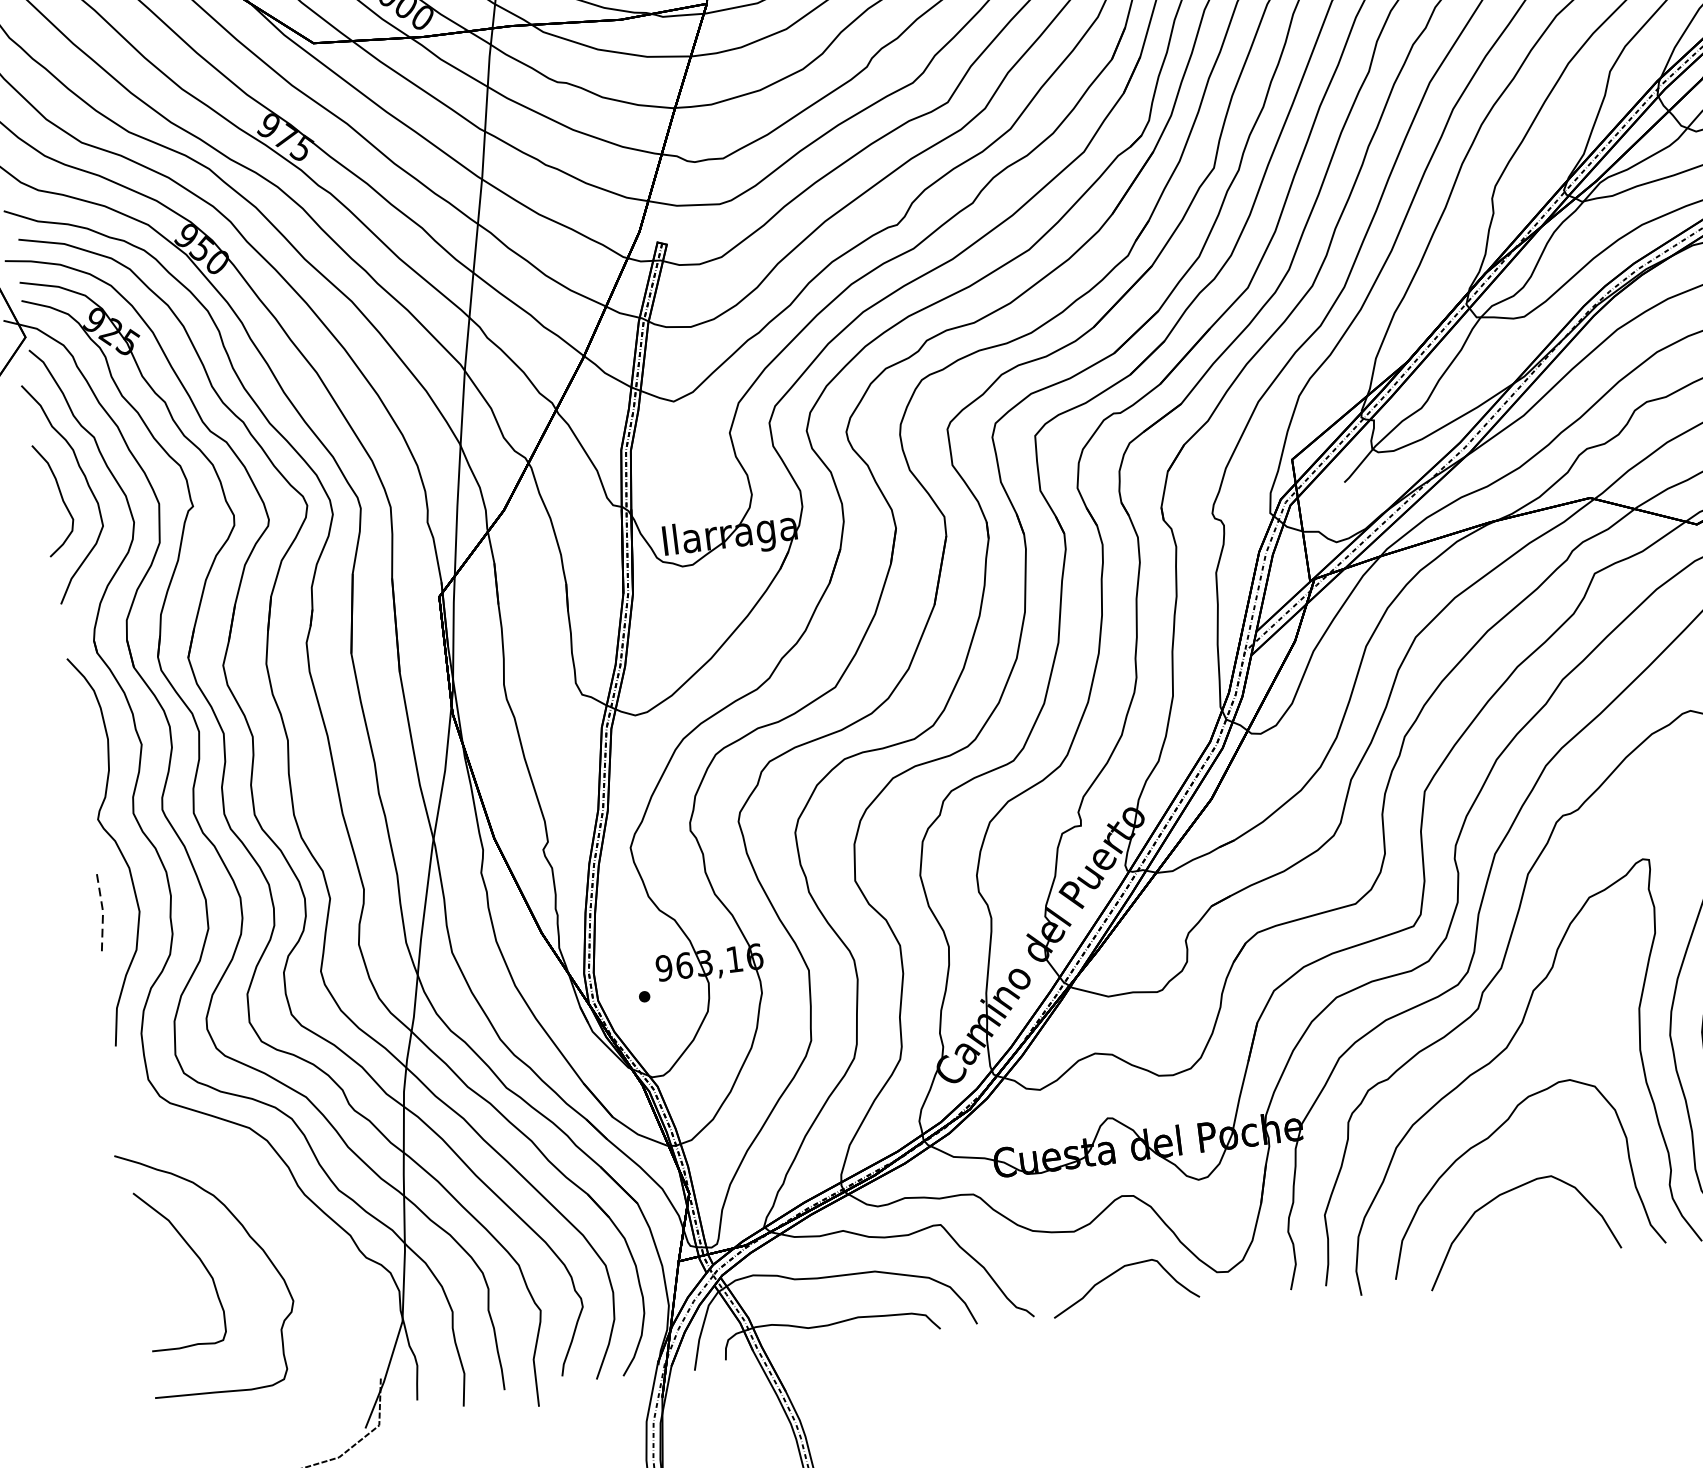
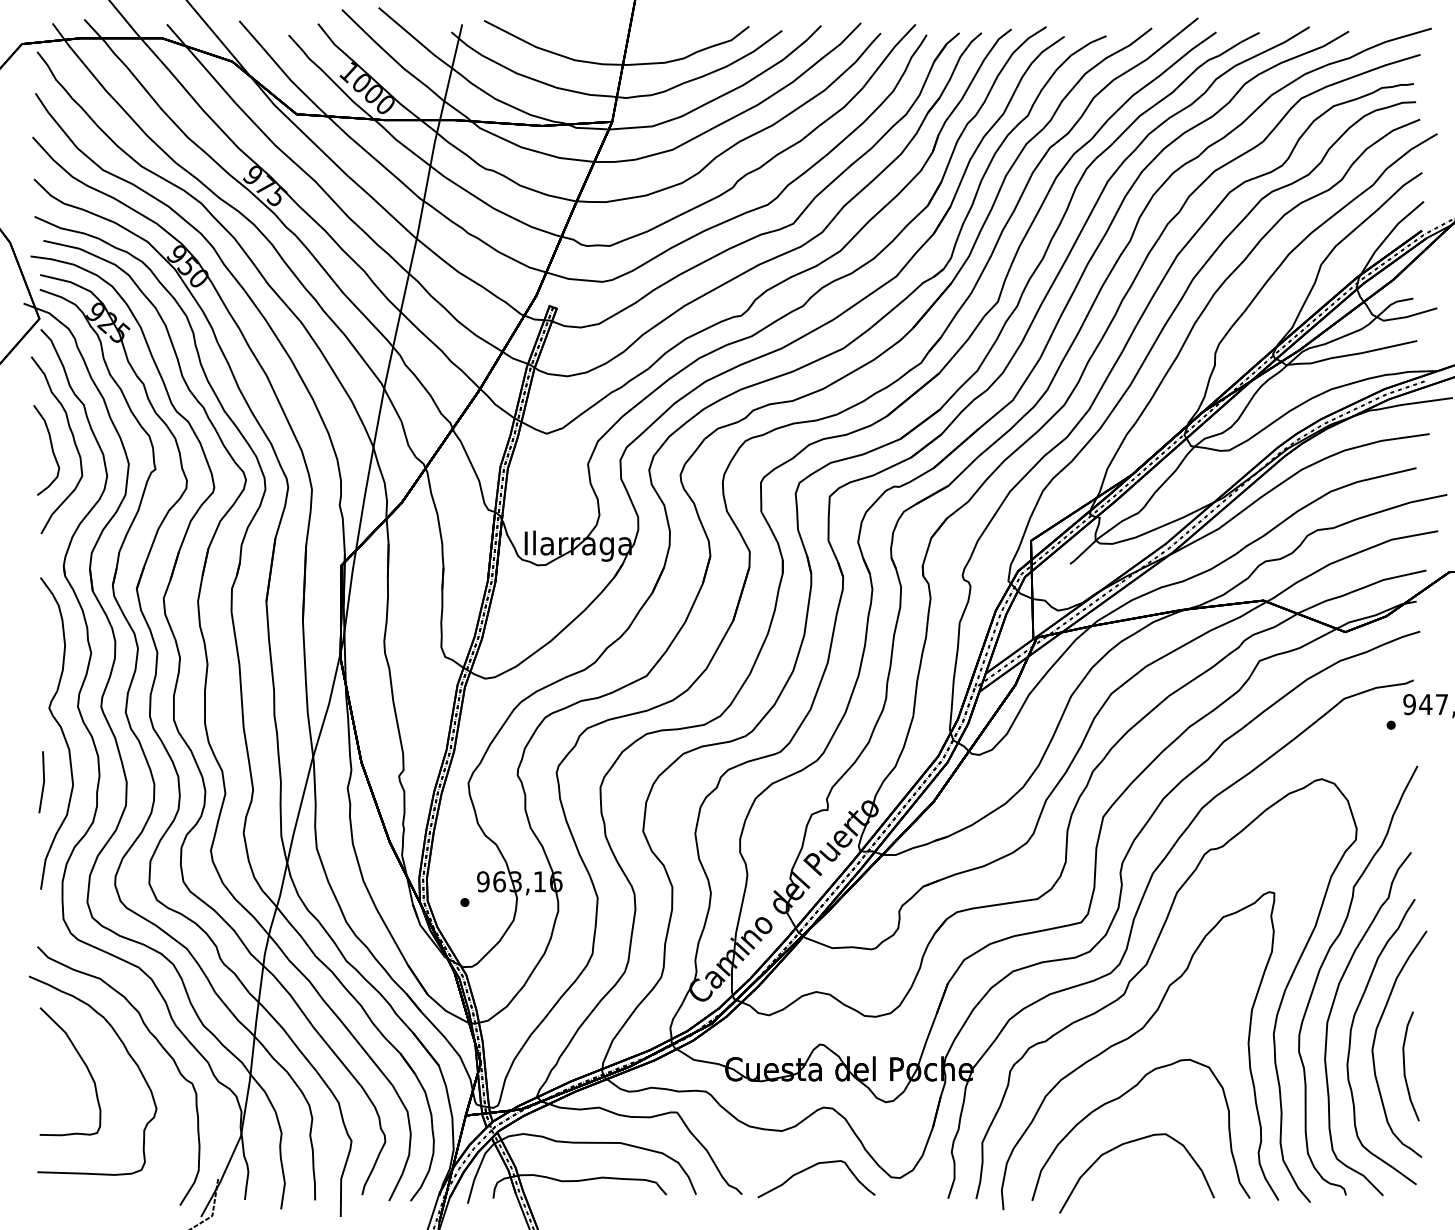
line: (103, 912) -> (44, 782), dashed -> solid
curve: (285, 1219) -> (158, 1043), added

